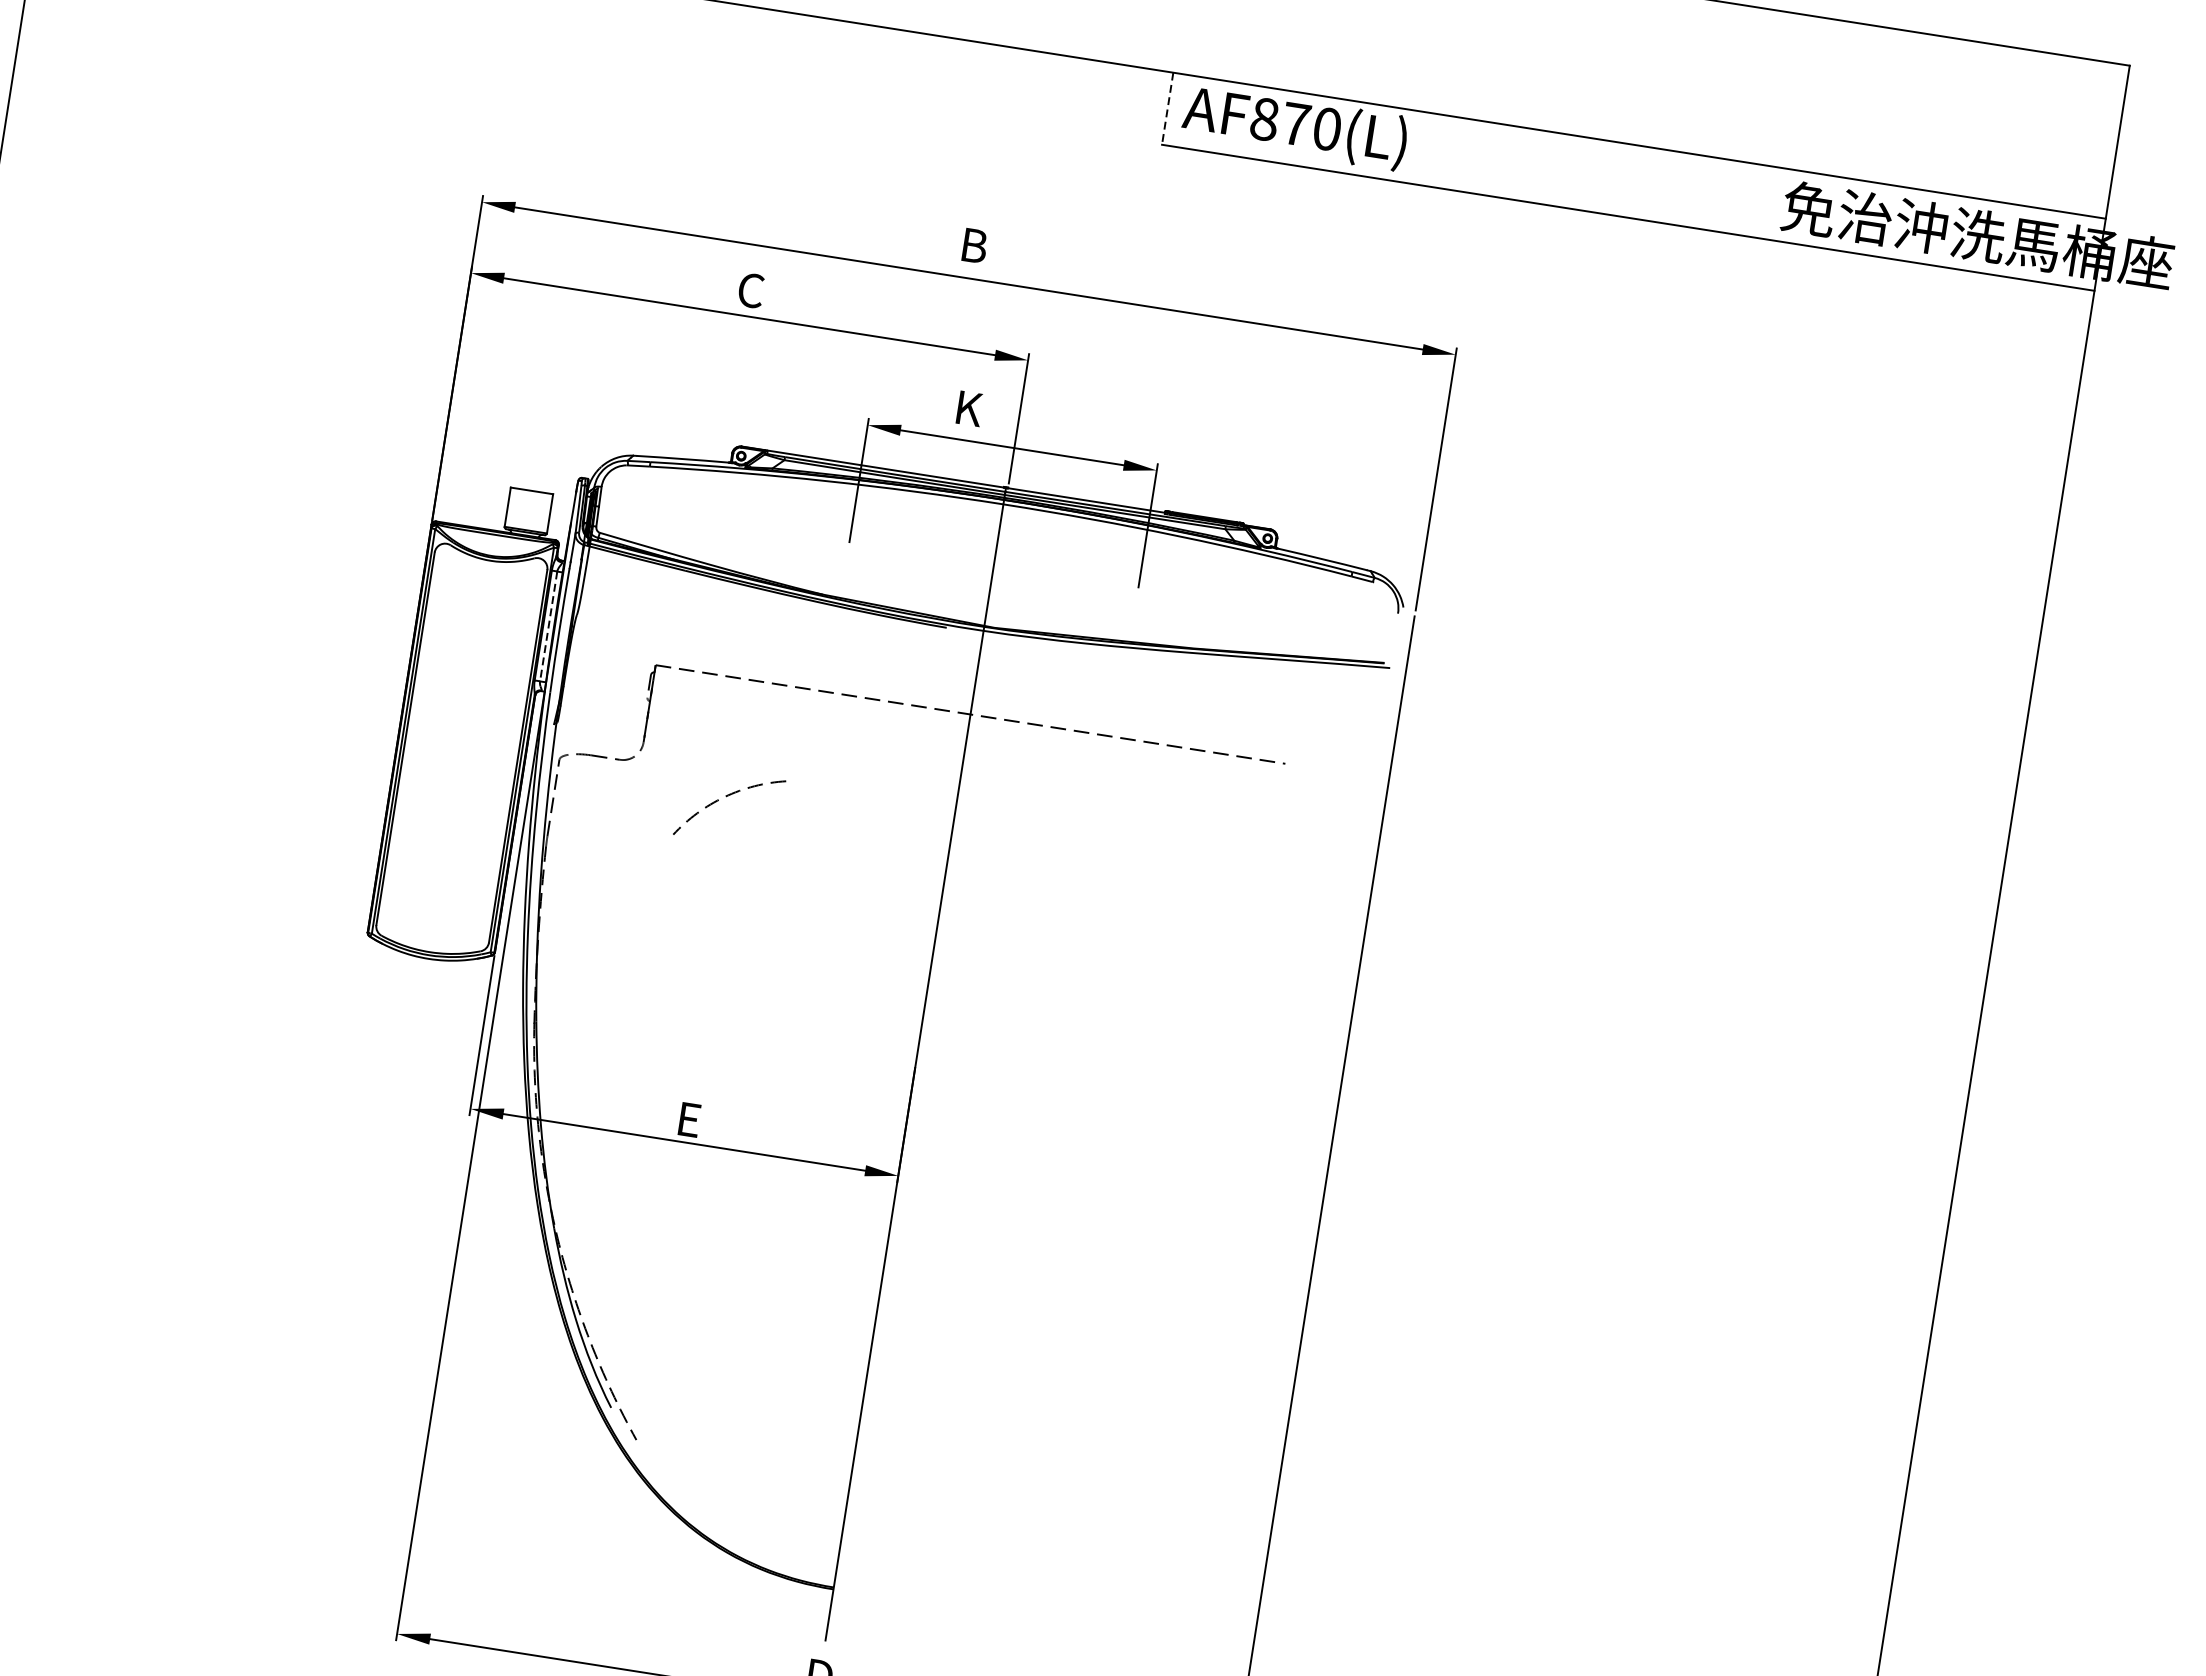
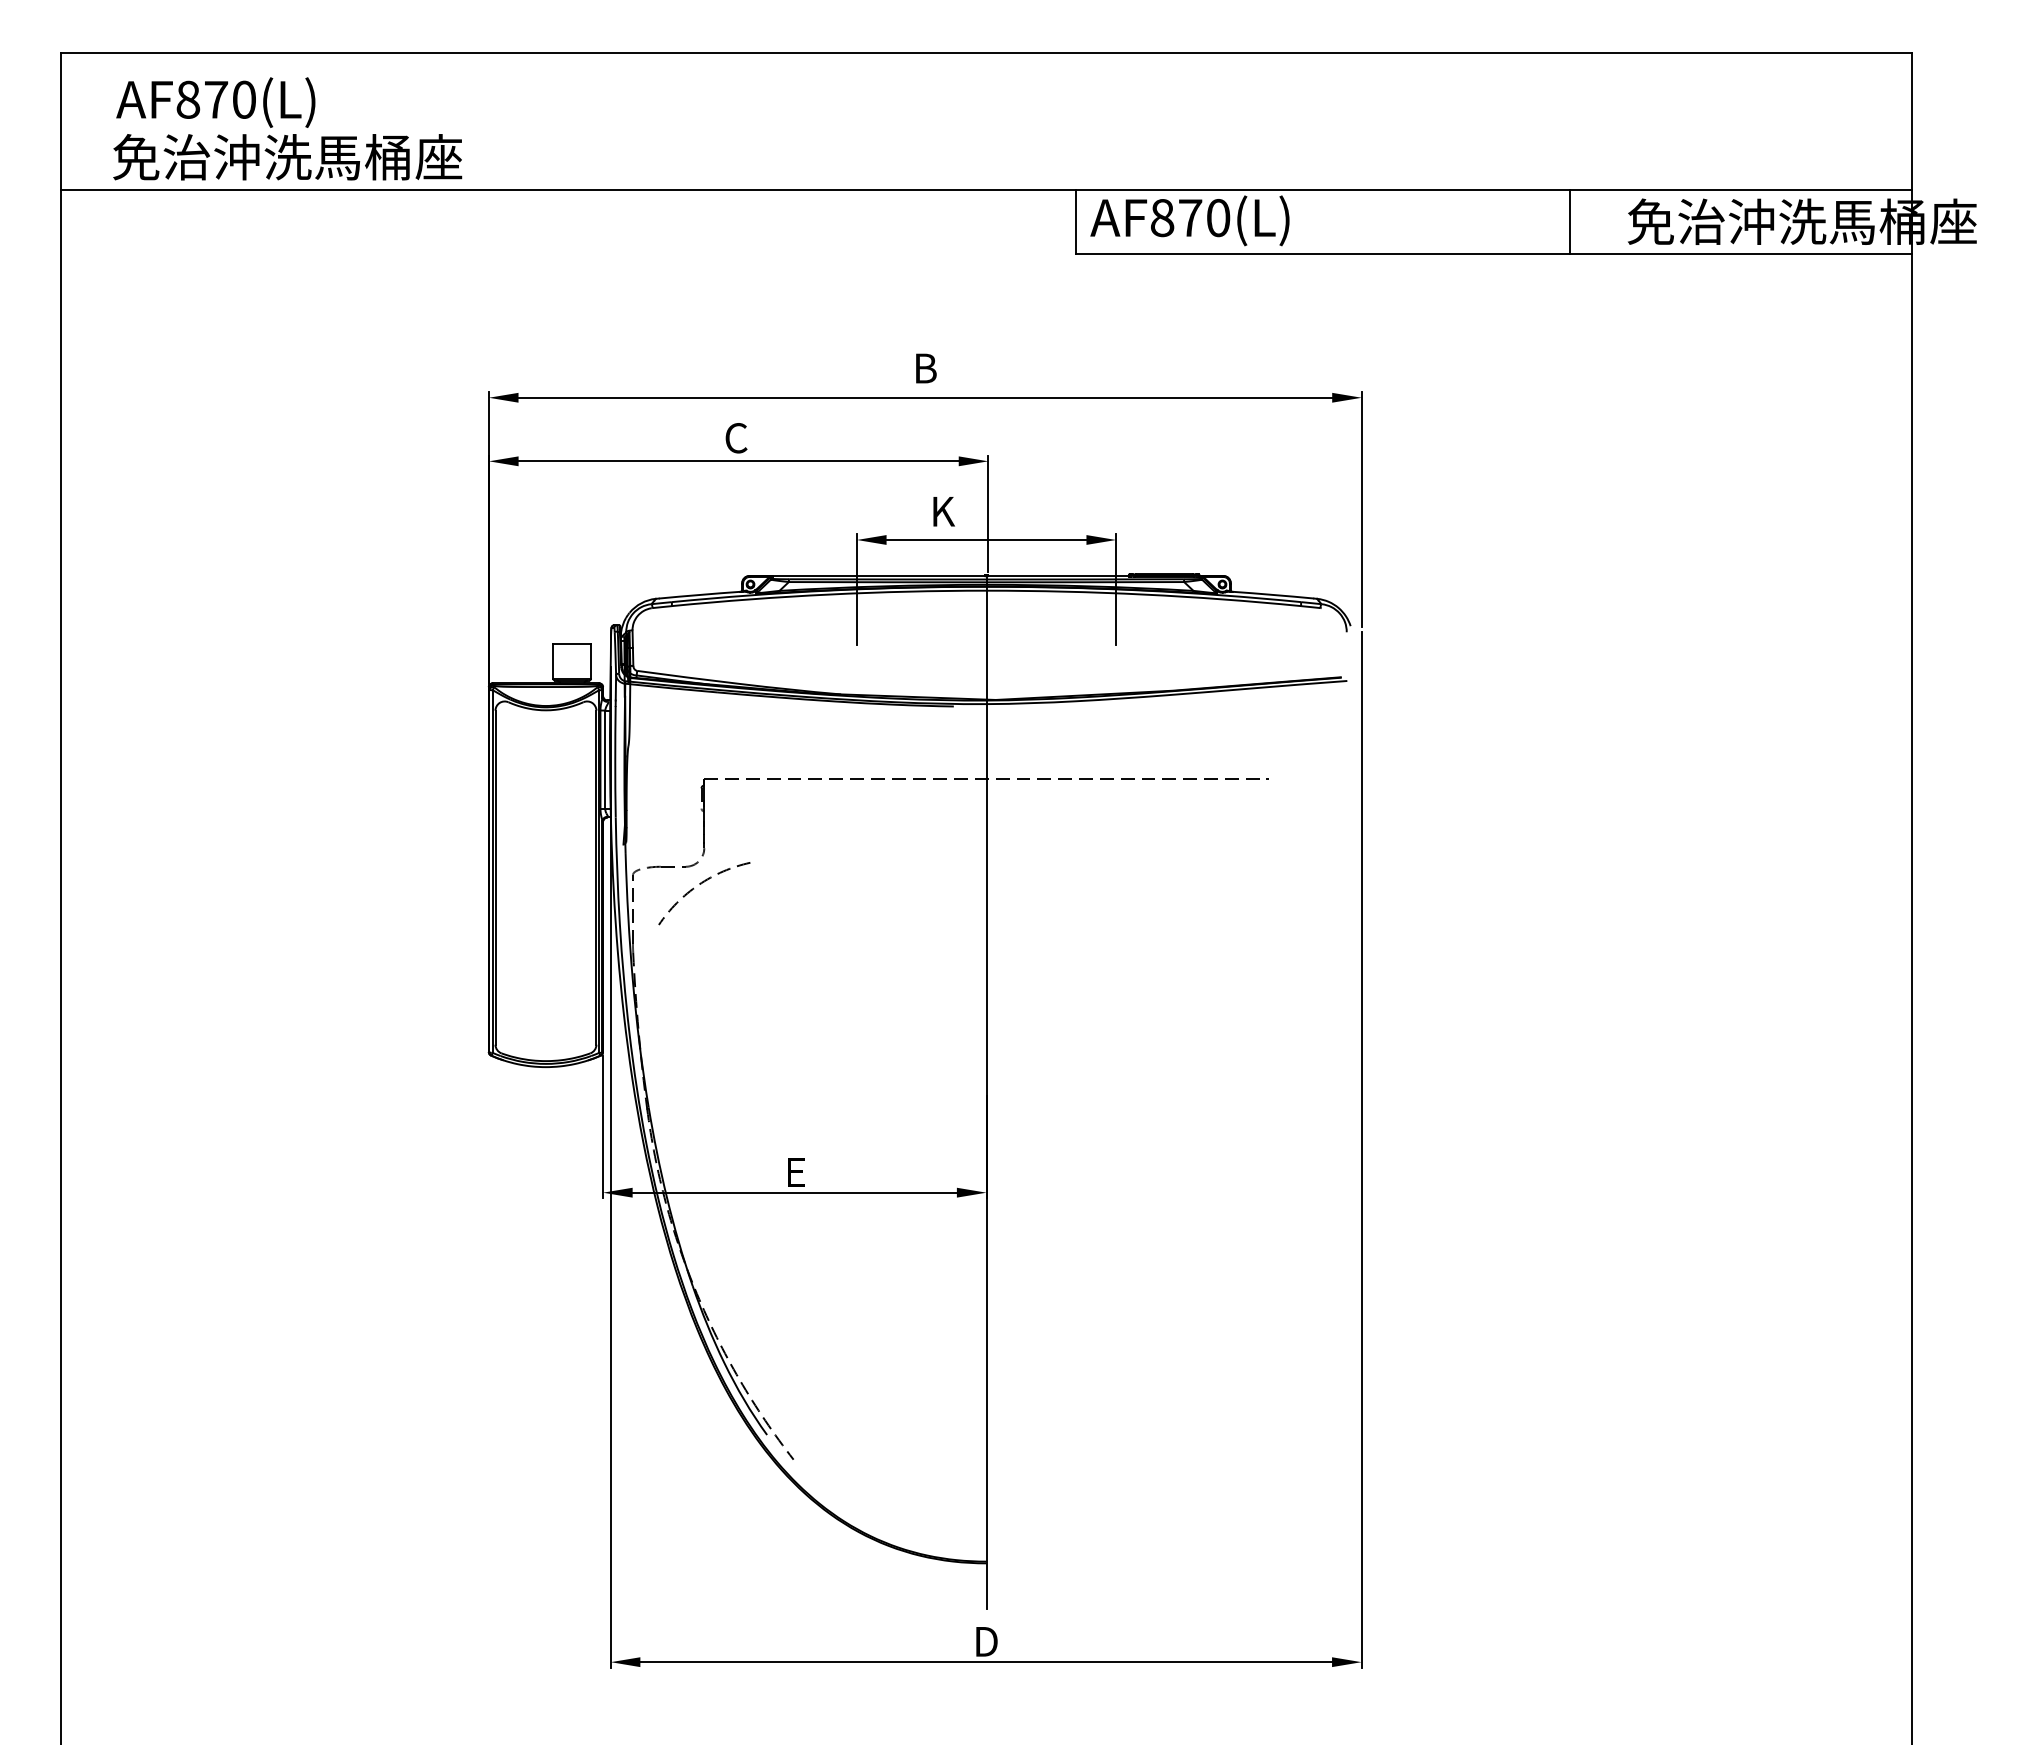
line: (1168, 109) -> (1076, 222), dashed -> solid
line: (1719, 194) -> (1570, 221), added
line: (548, 627) -> (605, 760), dashed -> solid
arc: (727, 796) -> (701, 884), moved

